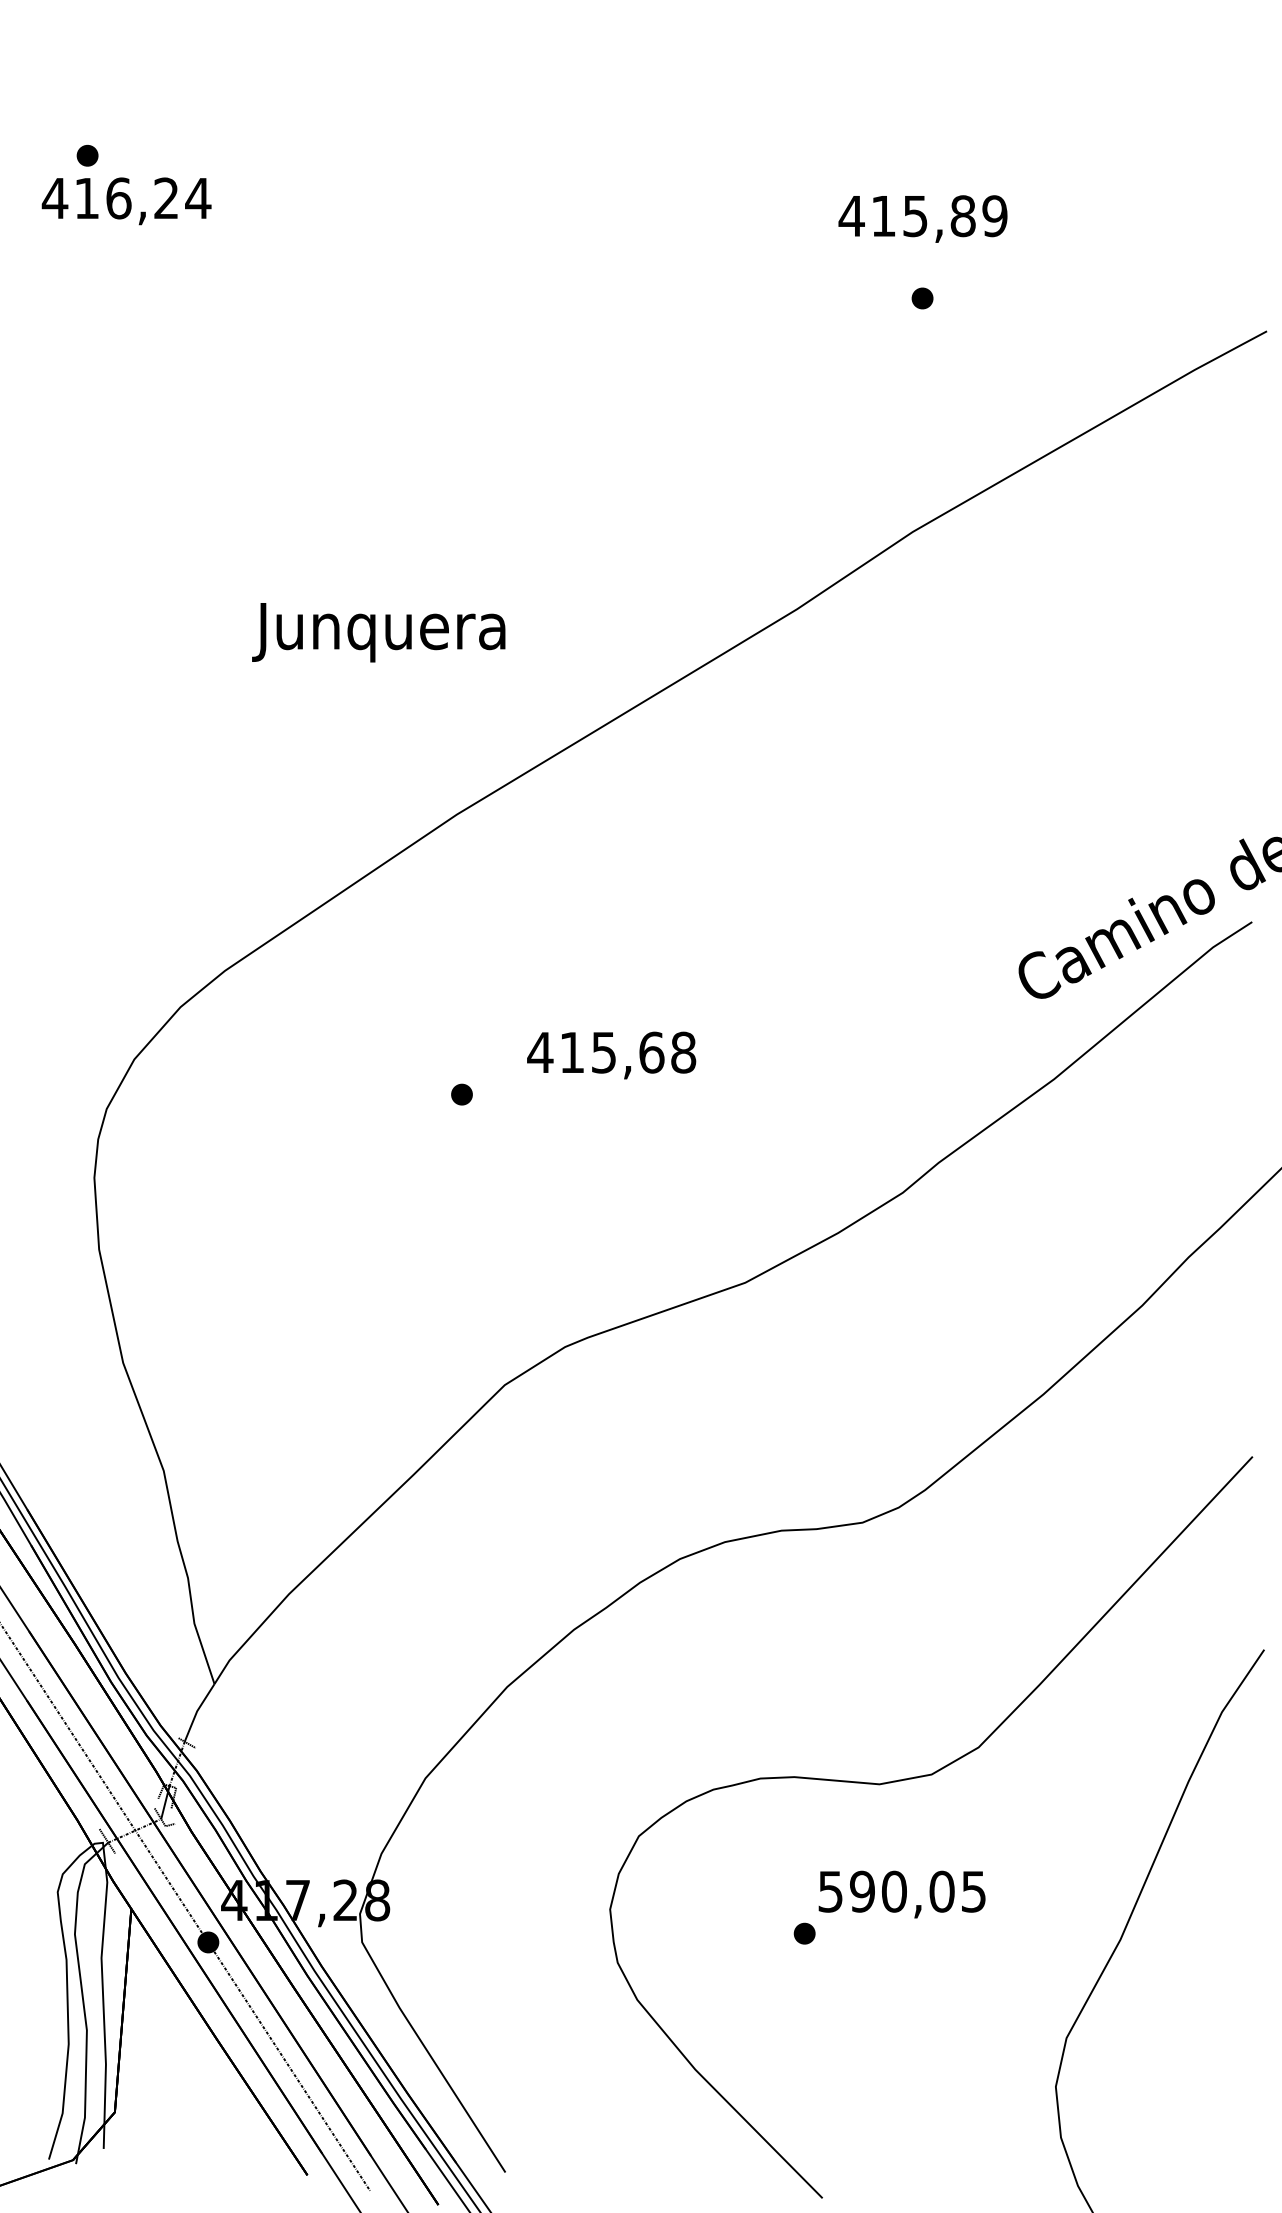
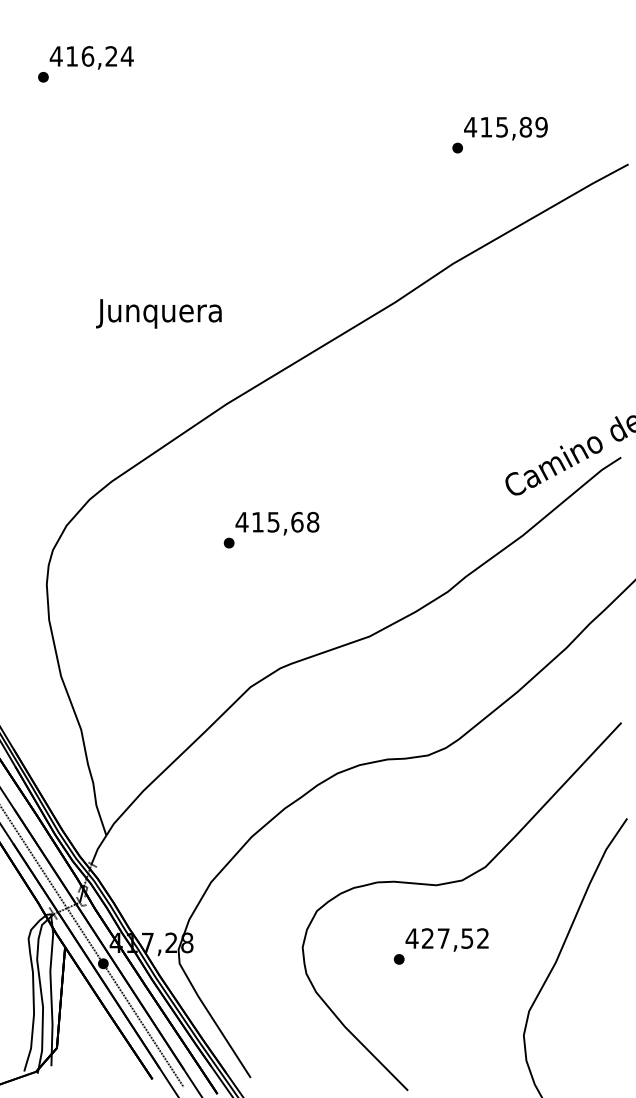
text: (126, 200) -> (91, 57), moved
text: (922, 218) -> (505, 128), moved
text: (377, 631) -> (158, 313), moved
text: (611, 1055) -> (277, 523), moved
text: (899, 1891) -> (446, 938), 590,05 -> 427,52

